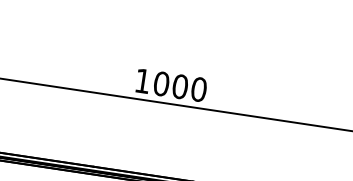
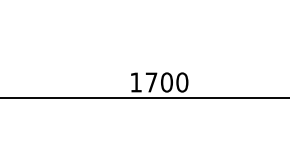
text: (161, 83) -> (151, 82), 1000 -> 1700

